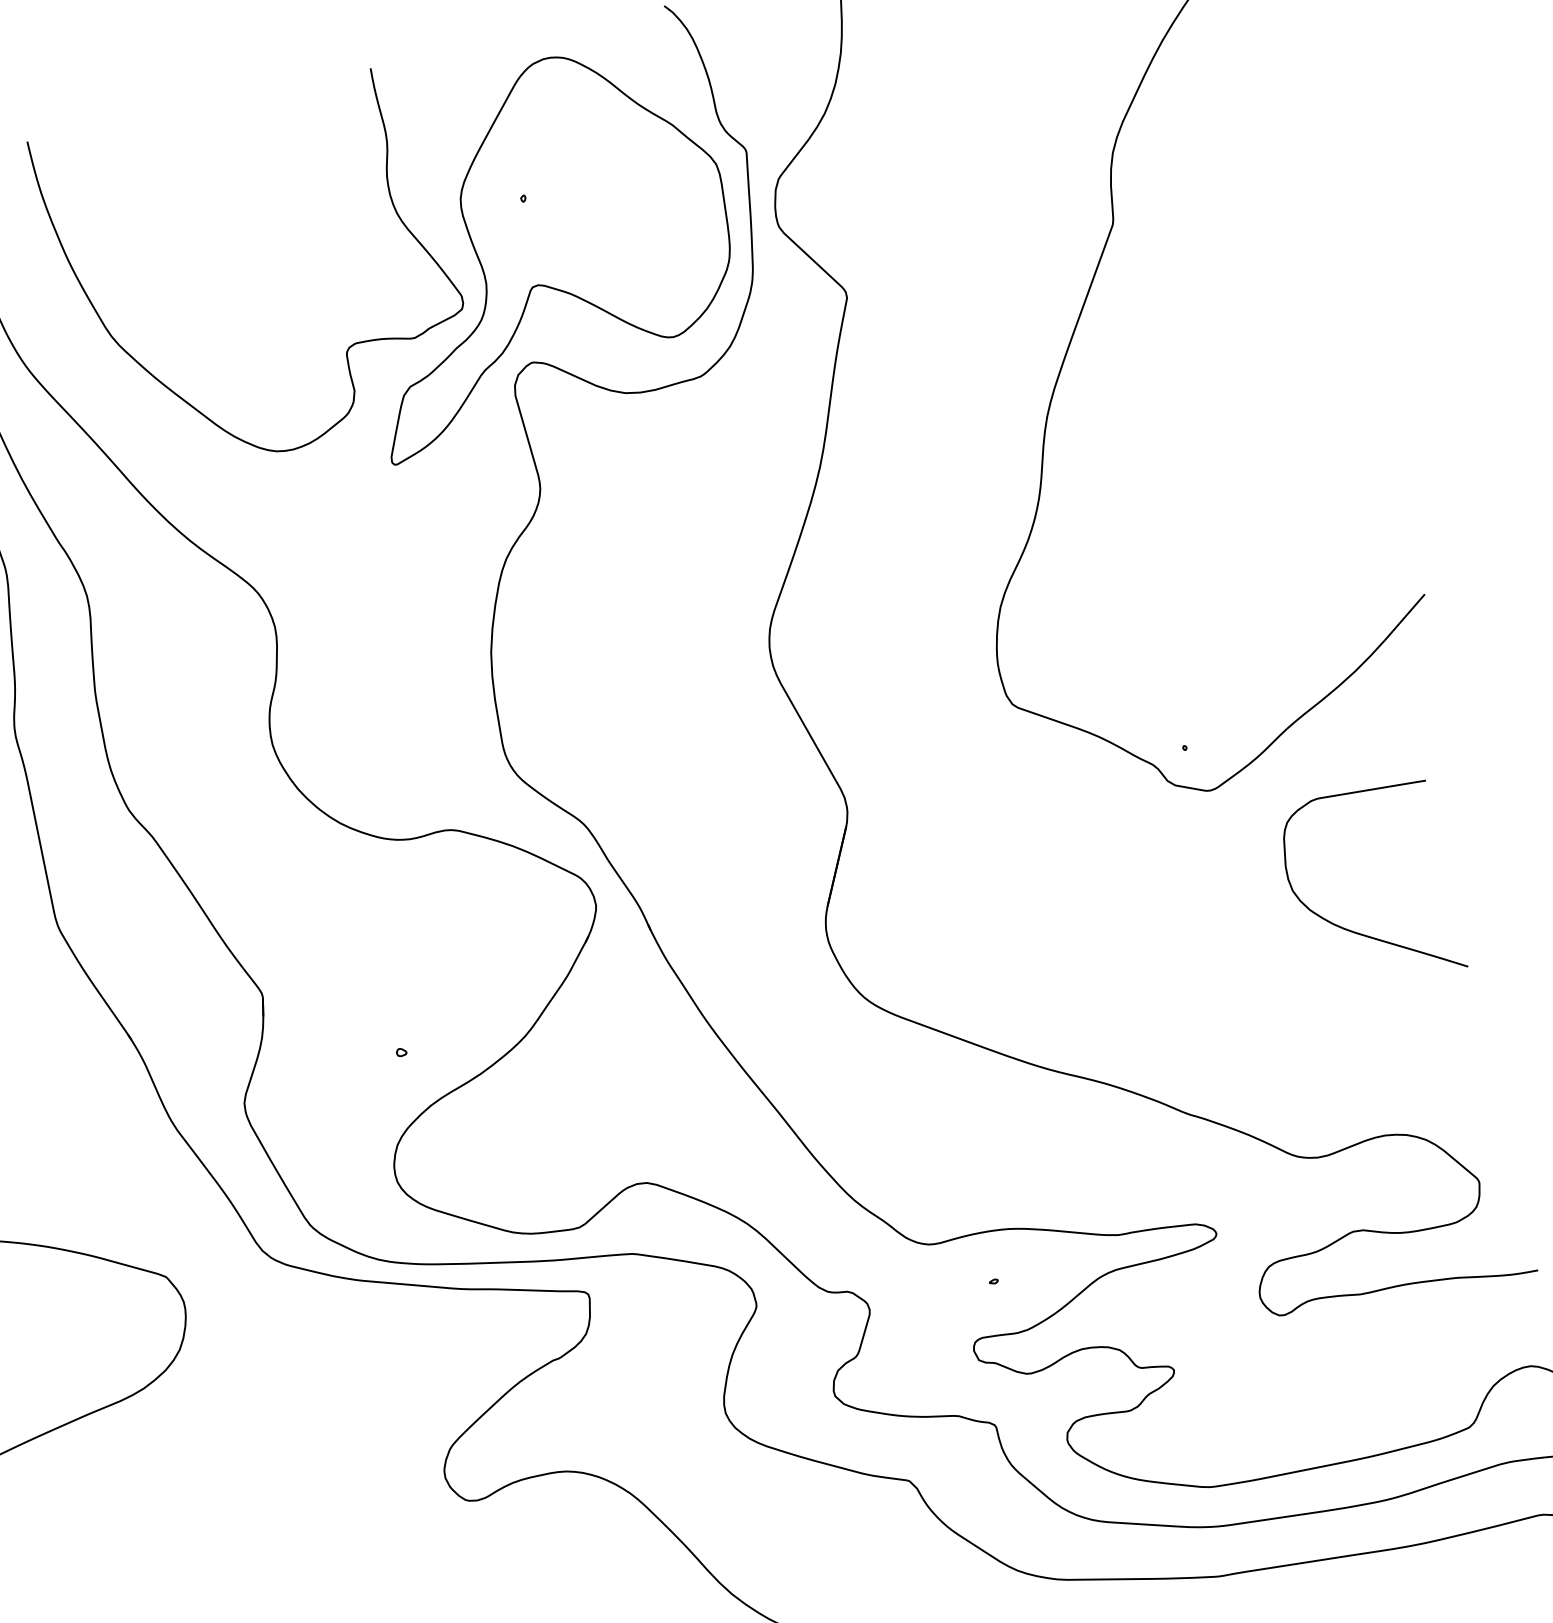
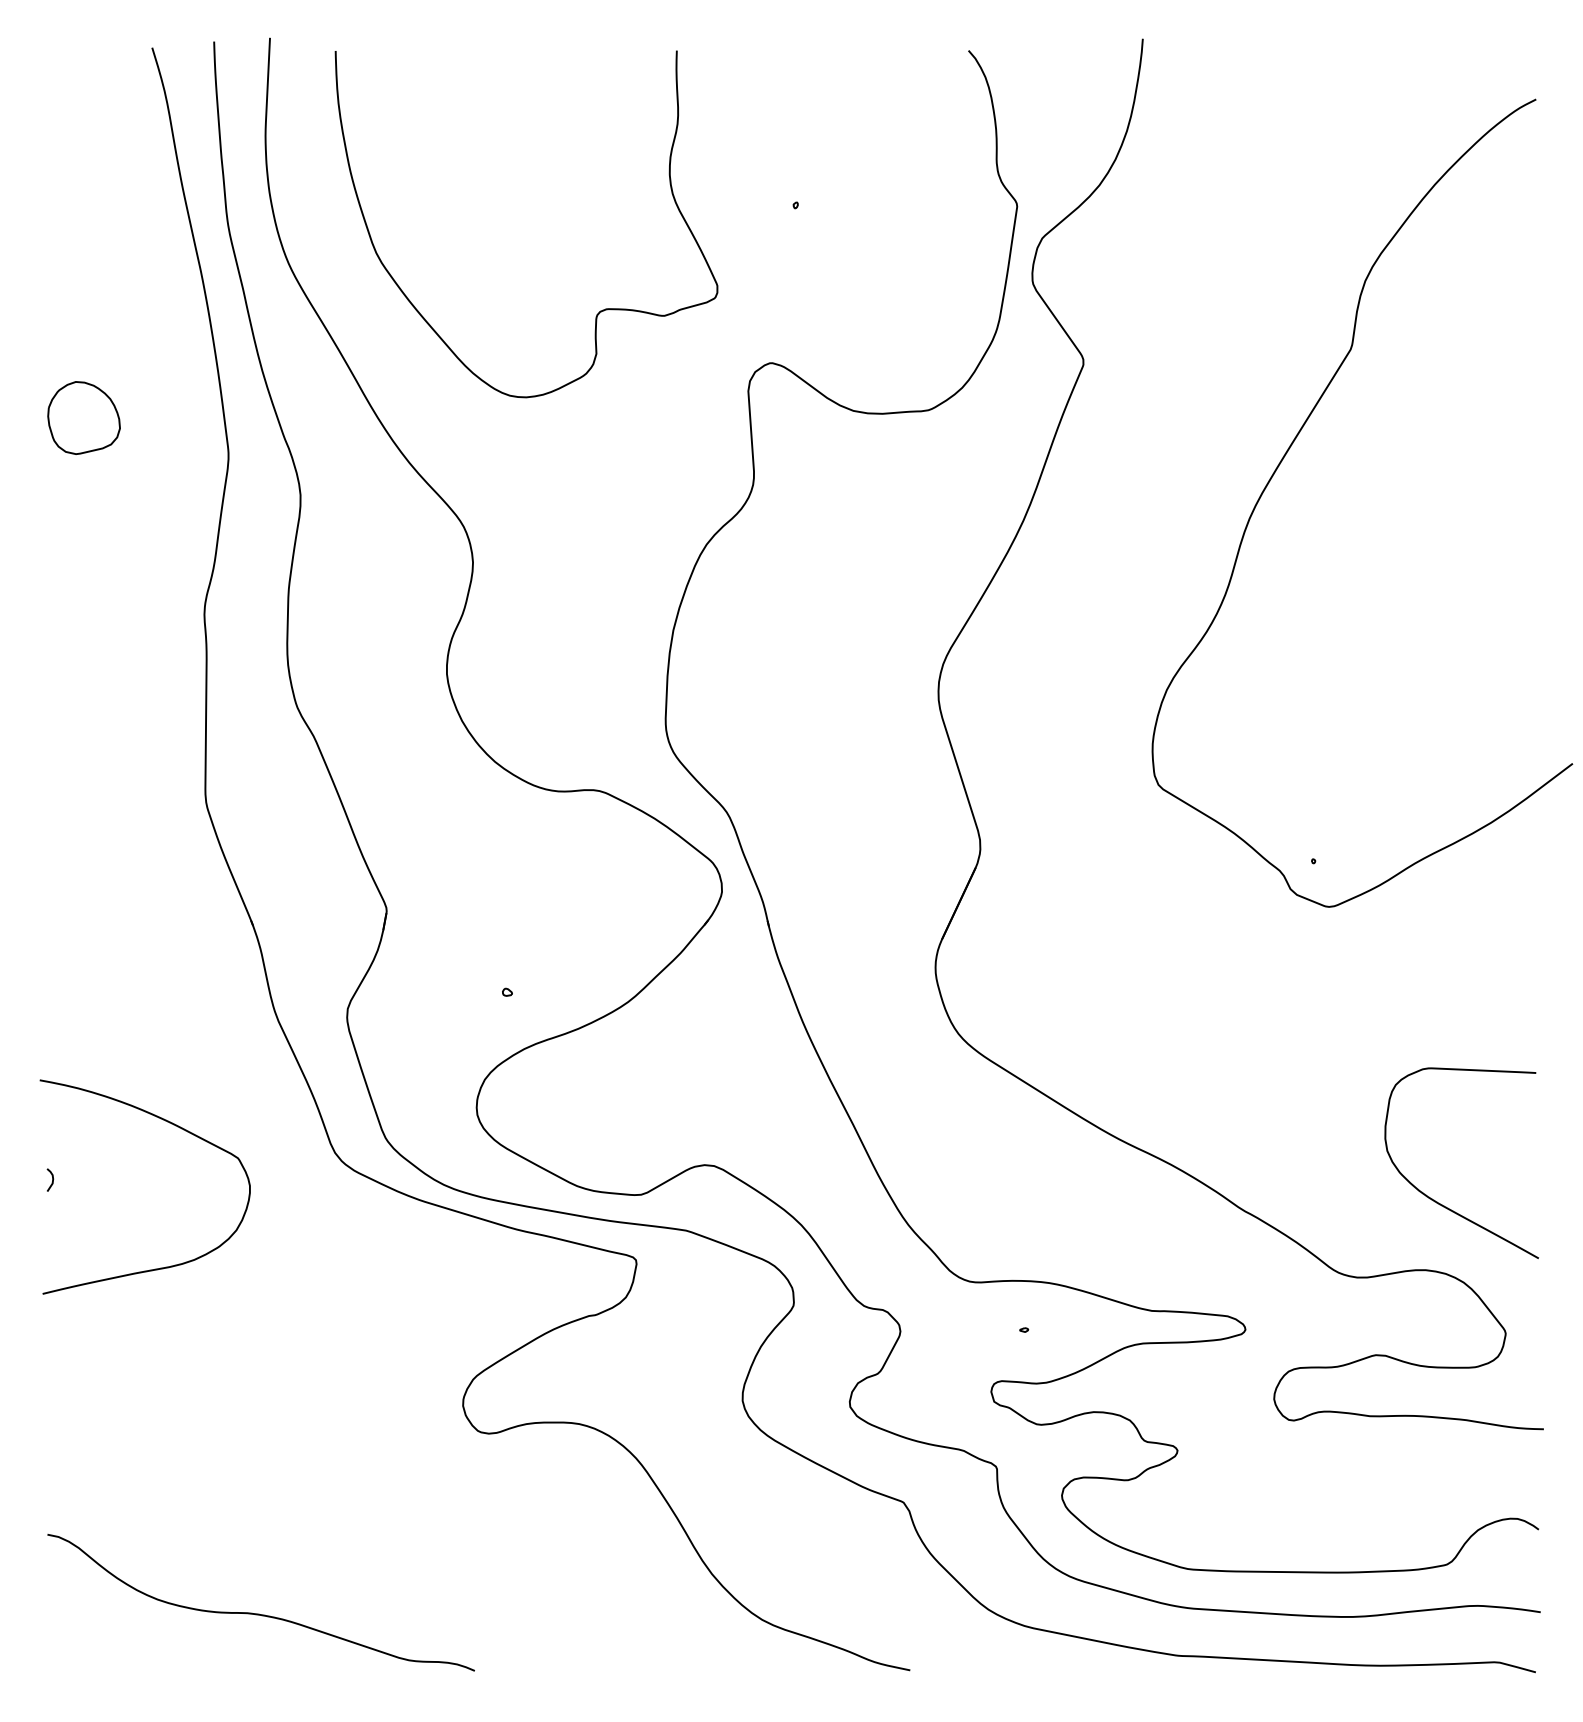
part: (540, 246) -> (802, 254), removed
curve: (1354, 931) -> (1437, 1201), moved

